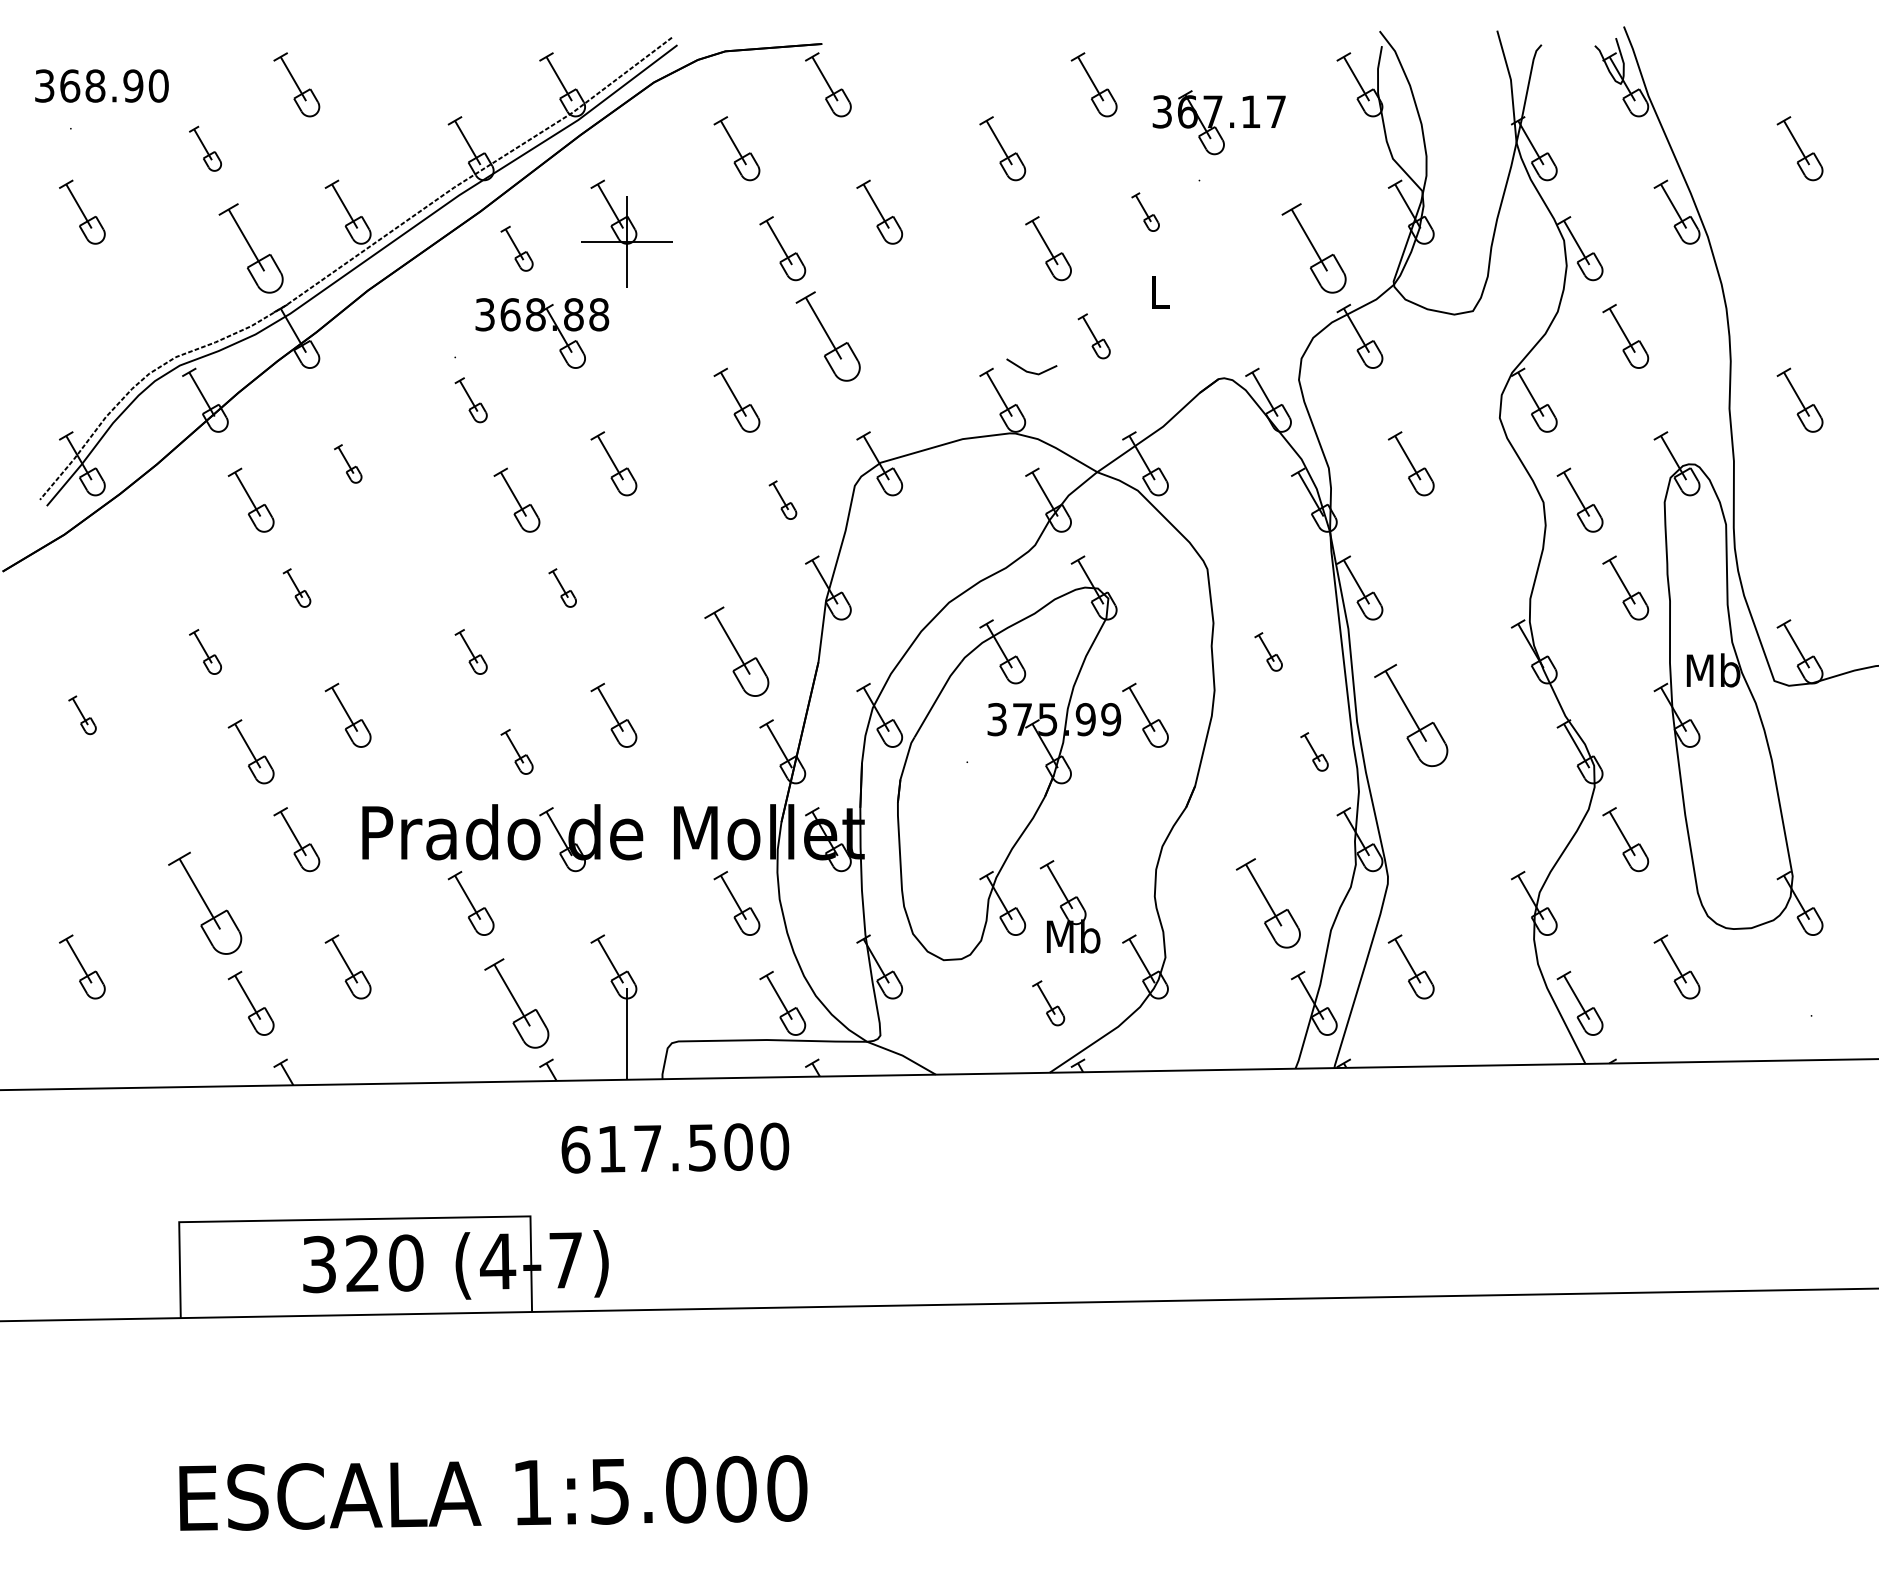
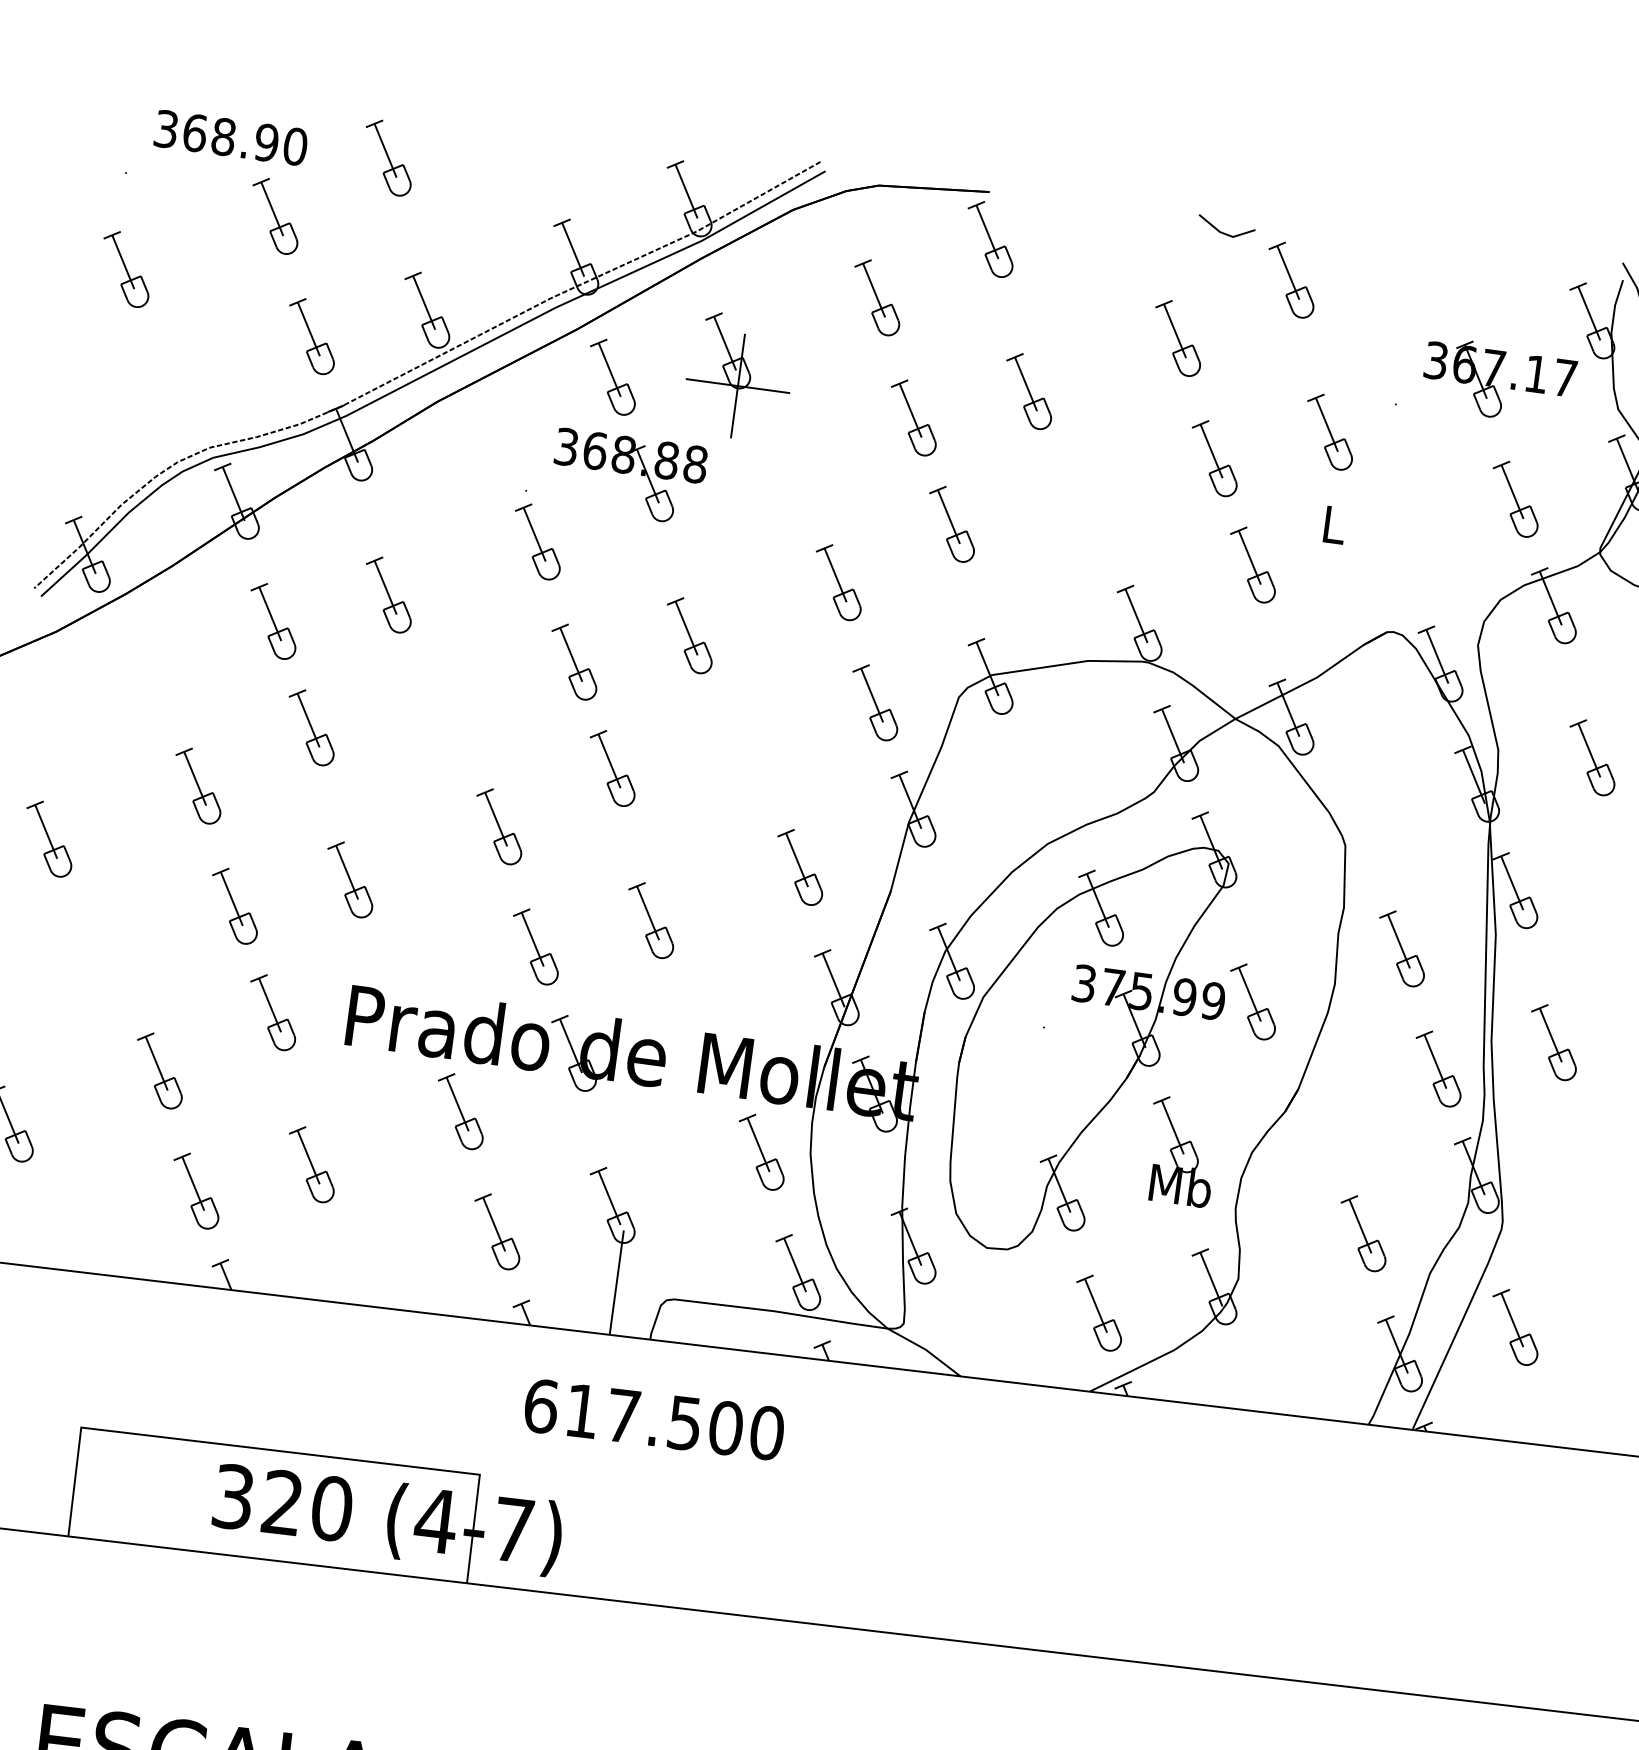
text: (101, 85) -> (230, 137), moved
part: (1218, 122) -> (1498, 381), moved
part: (205, 148) -> (275, 215), size x1.43
part: (1145, 211) -> (1330, 431), size x1.67
part: (250, 248) -> (311, 336), size x0.71
part: (516, 248) -> (612, 376), size x1.43
part: (1314, 248) -> (1515, 498), size x0.71
part: (828, 335) -> (952, 523), size x0.71
part: (1093, 335) -> (1252, 563), size x1.43
line: (1031, 371) -> (1225, 232), moved
part: (470, 399) -> (537, 540), size x1.43
part: (347, 463) -> (387, 594), size x1.67
part: (782, 499) -> (874, 701), size x1.67
part: (296, 587) -> (311, 726), size x1.67
part: (562, 587) -> (612, 767), size x1.67
part: (205, 651) -> (198, 785), size x1.43
part: (470, 651) -> (498, 826), size x1.43
part: (736, 651) -> (799, 866), size x0.71
part: (1268, 651) -> (1401, 948), size x1.67
part: (82, 714) -> (49, 837), size x1.67
part: (1410, 714) -> (1553, 1041), size x0.62
part: (516, 751) -> (535, 946), size x1.43
part: (1314, 751) -> (1438, 1068), size x1.67
part: (205, 903) -> (159, 1070), size x0.62
part: (1268, 903) -> (1363, 1233), size x0.71
part: (1069, 906) -> (1180, 1151), moved
part: (516, 1002) -> (496, 1230), size x0.71
part: (1048, 1002) -> (1099, 1311), size x1.43

